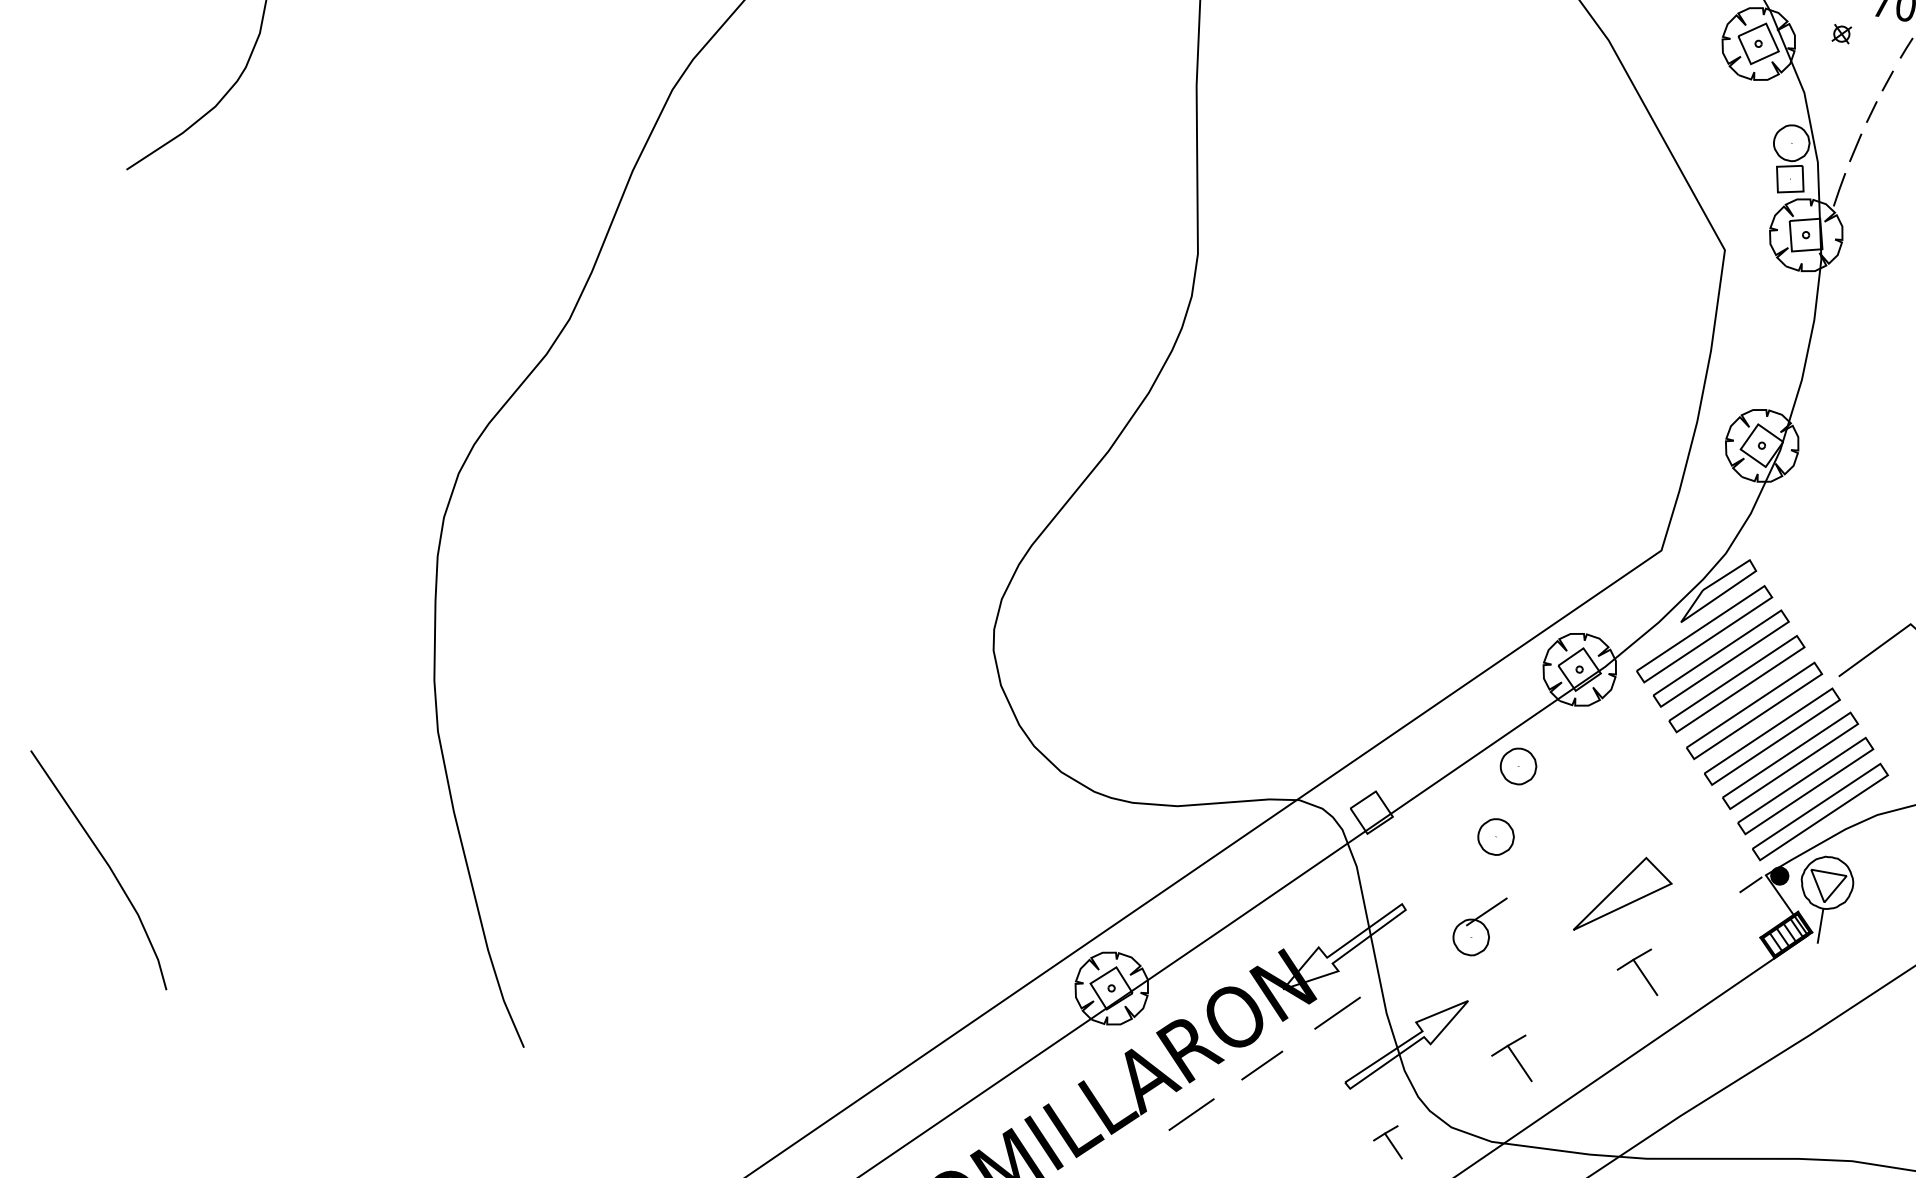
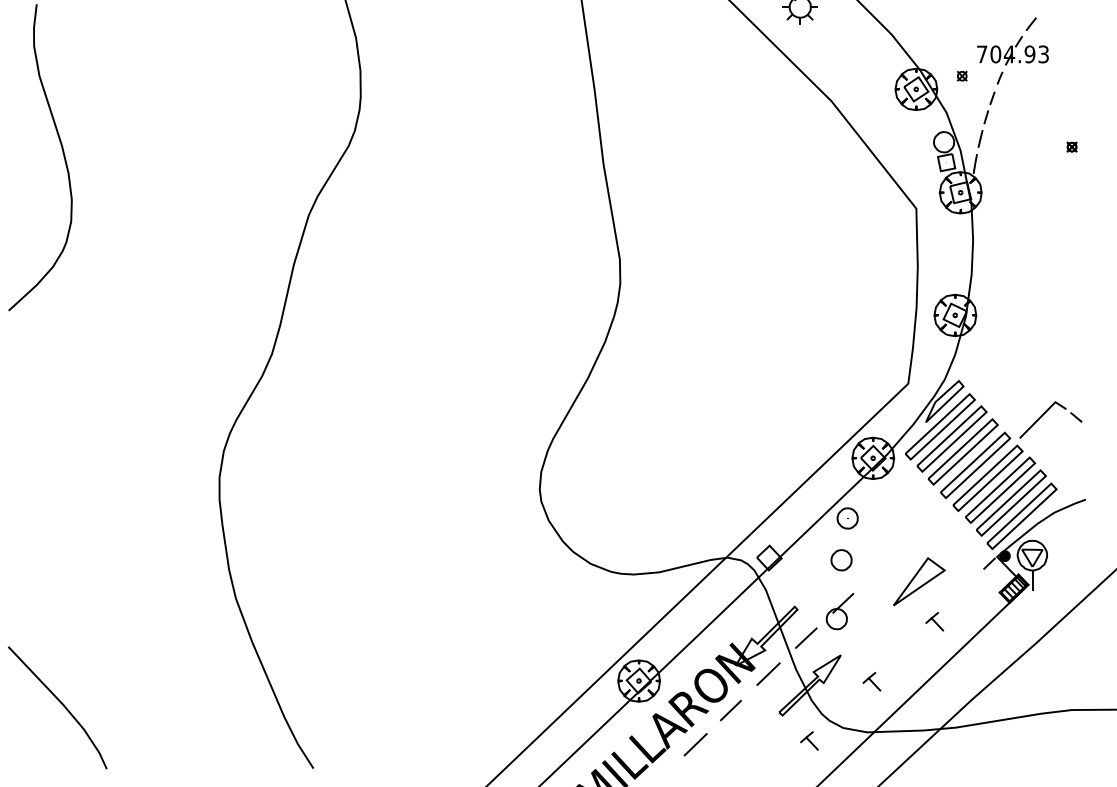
line: (1413, 960) -> (806, 637), added
part: (1639, 969) -> (934, 621), size x0.71
part: (1513, 1055) -> (871, 681), size x0.71

